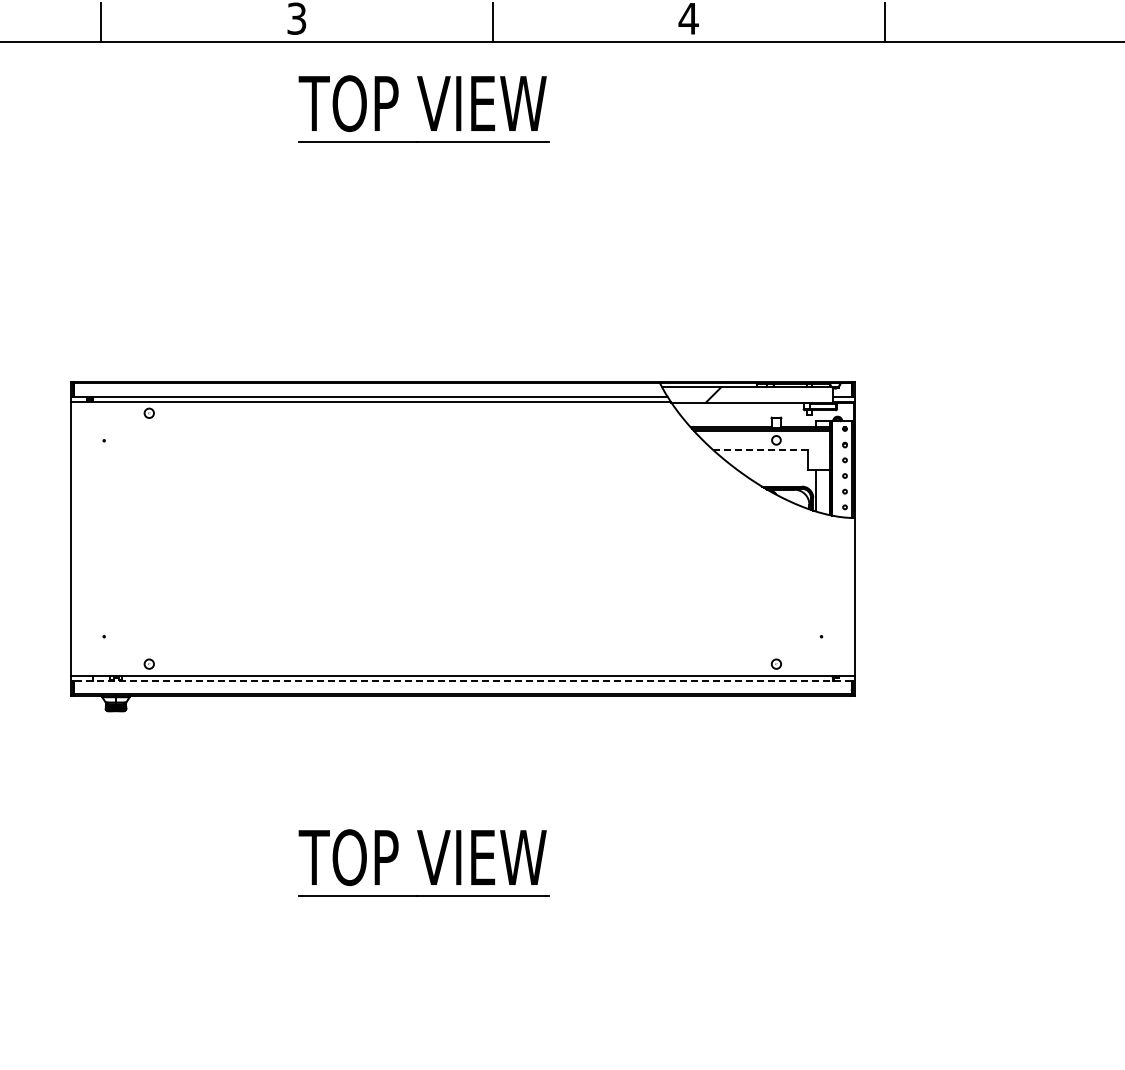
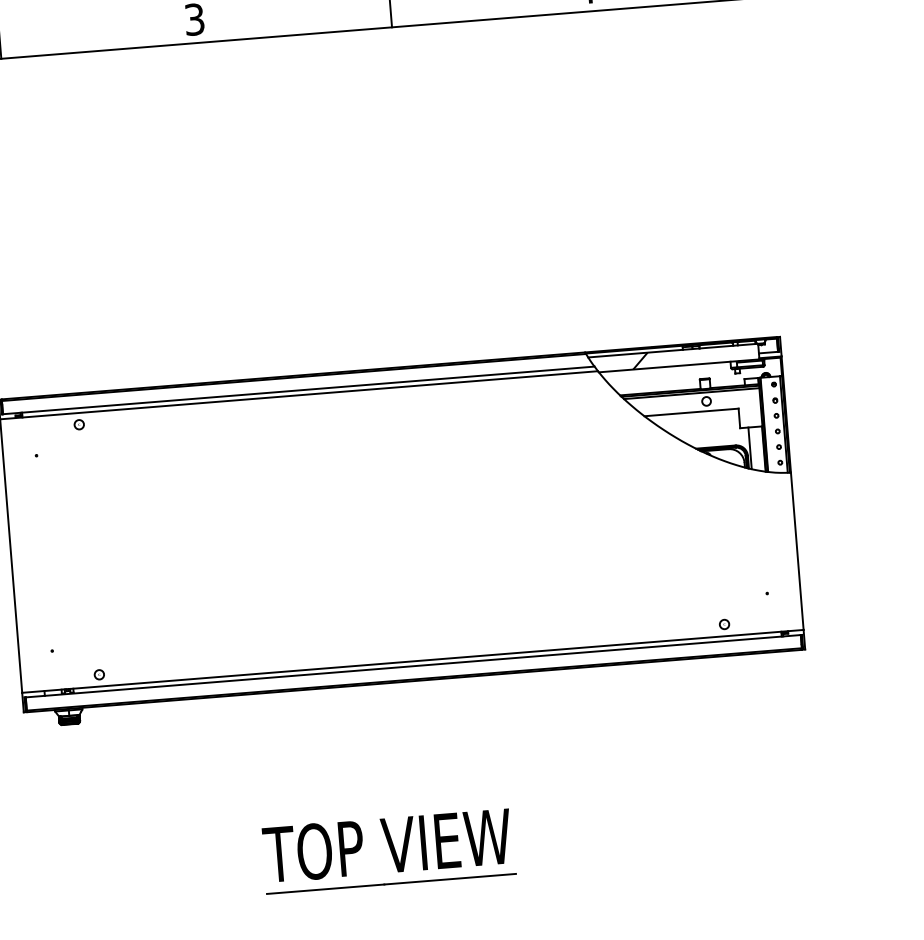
part: (423, 108) -> (328, 98), removed
line: (760, 450) -> (691, 412), dashed -> solid
line: (462, 680) -> (412, 665), dashed -> solid

